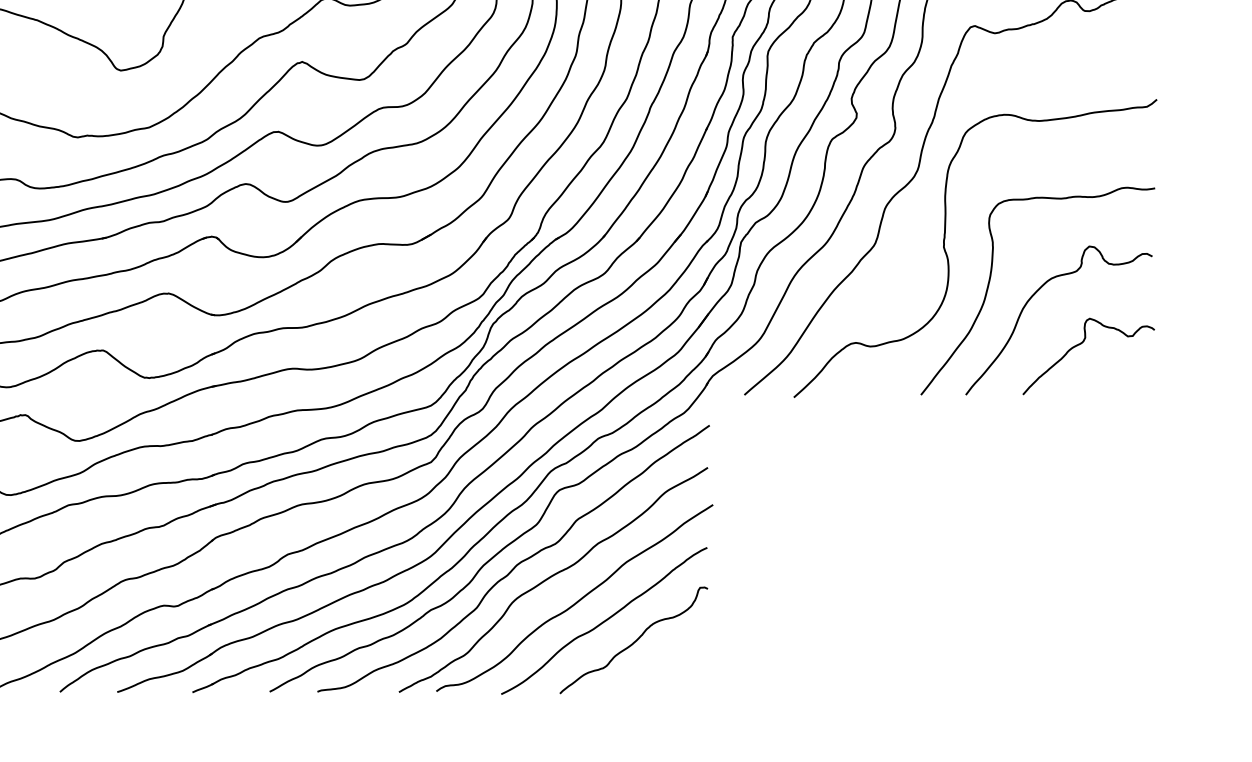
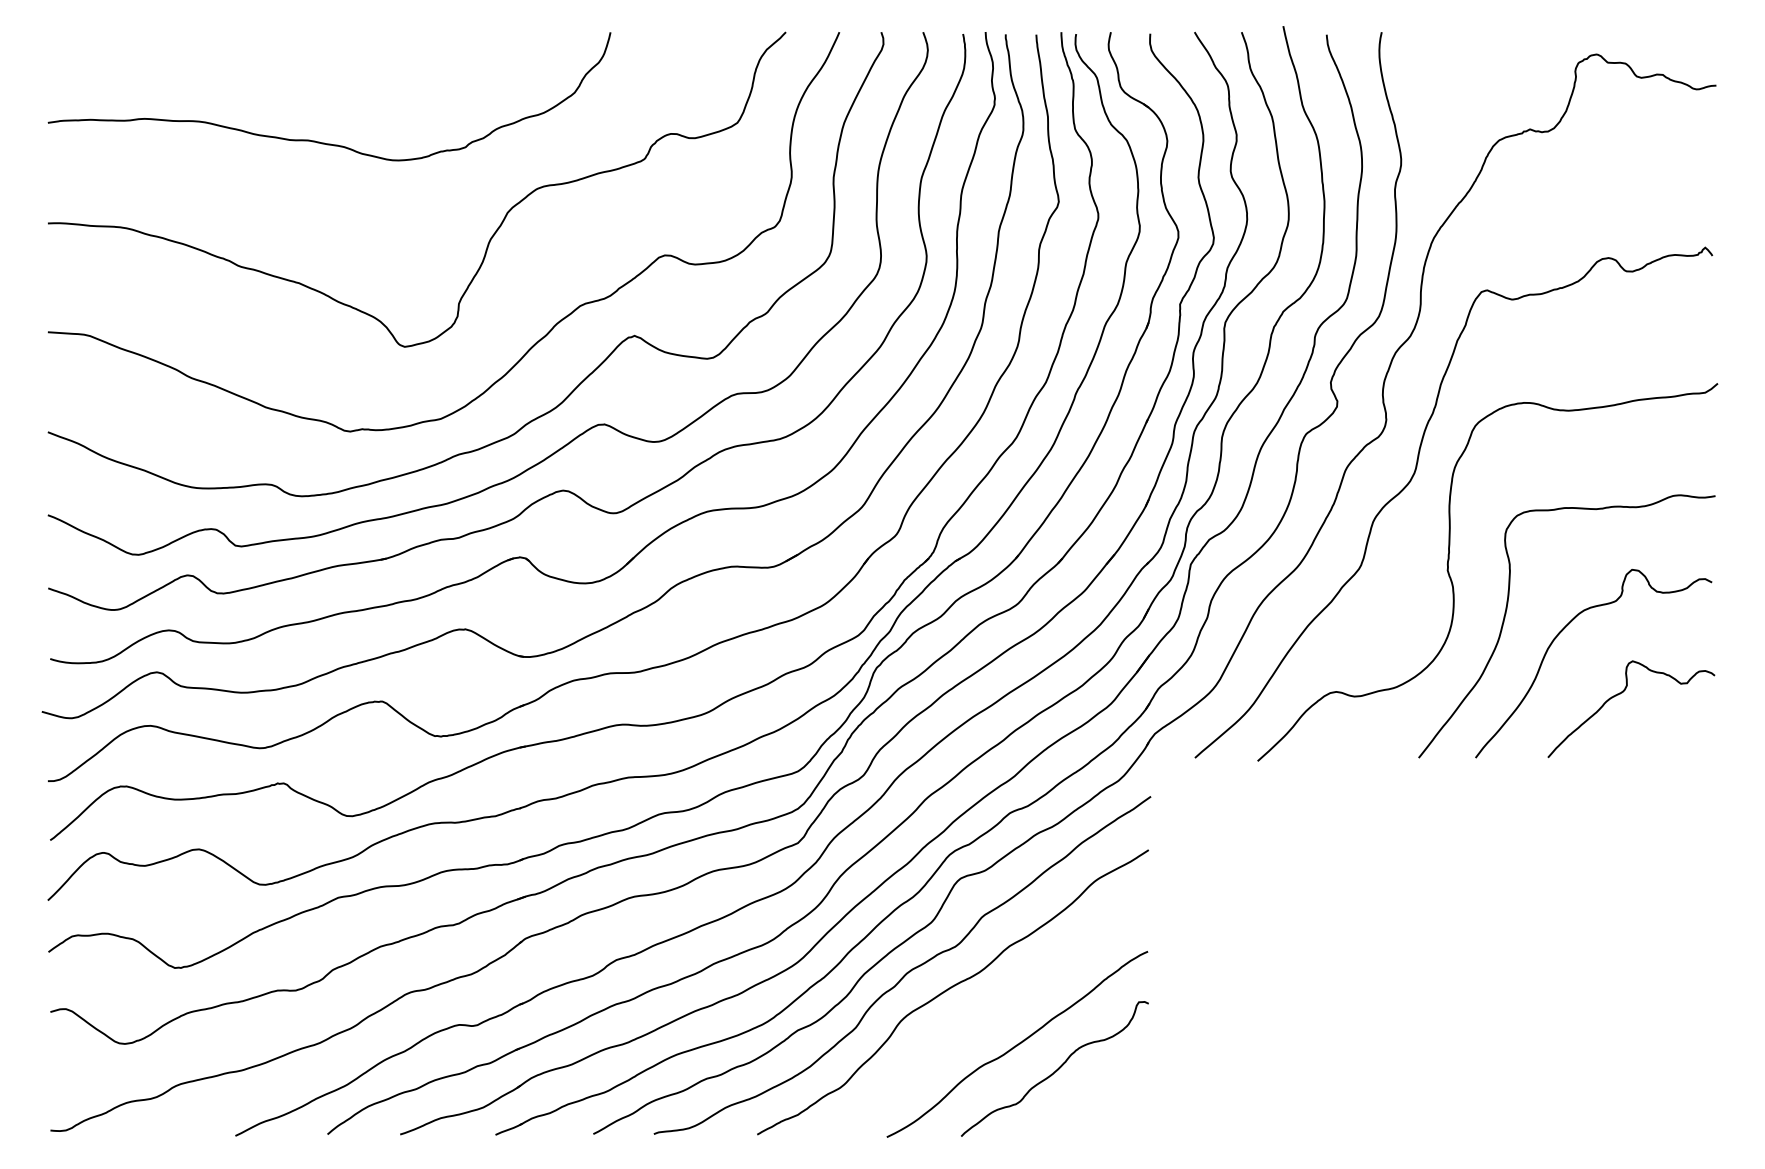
curve: (576, 601) -> (982, 1019), removed

